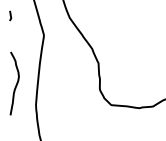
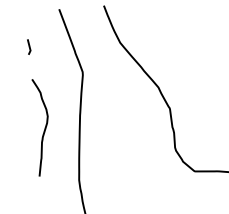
curve: (15, 84) -> (43, 128), moved

